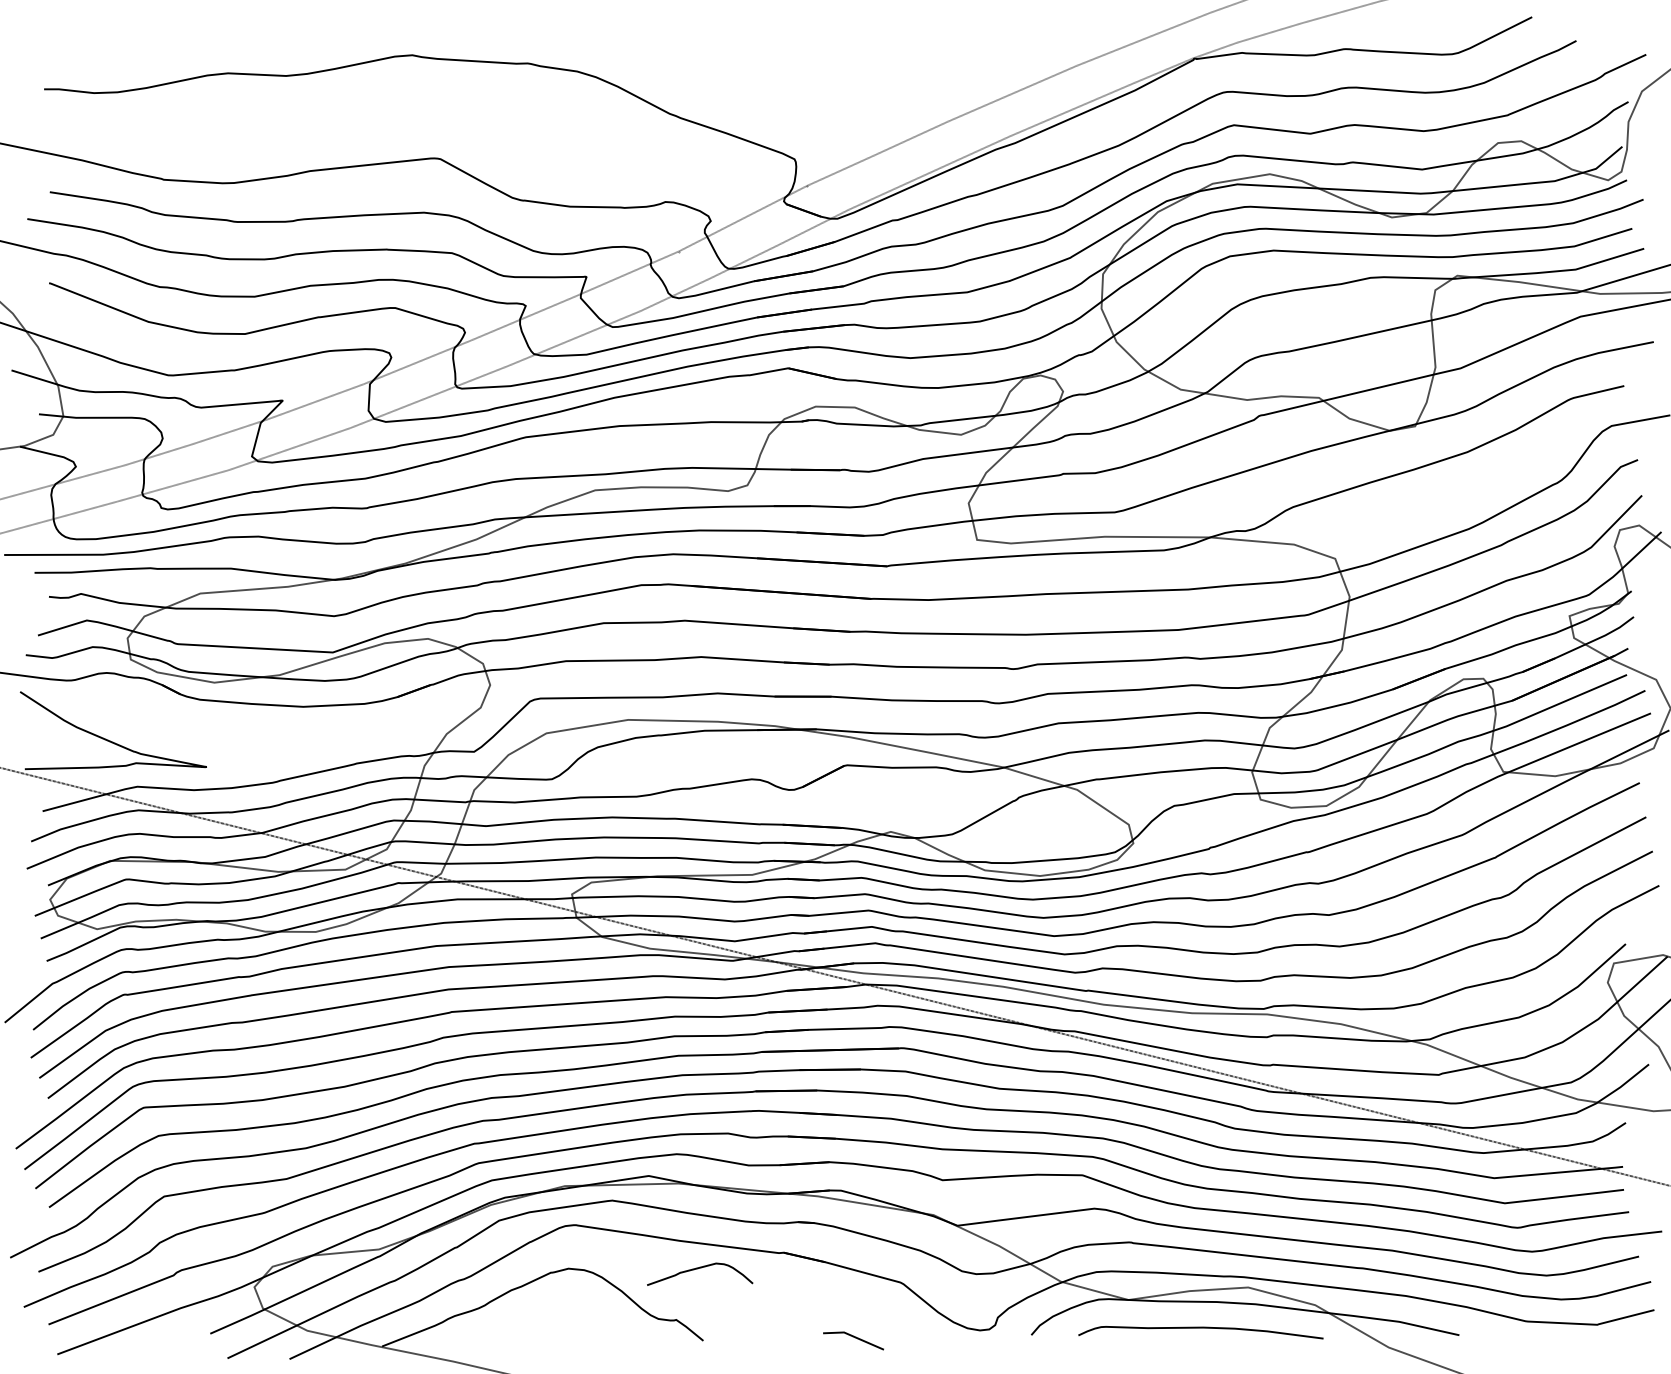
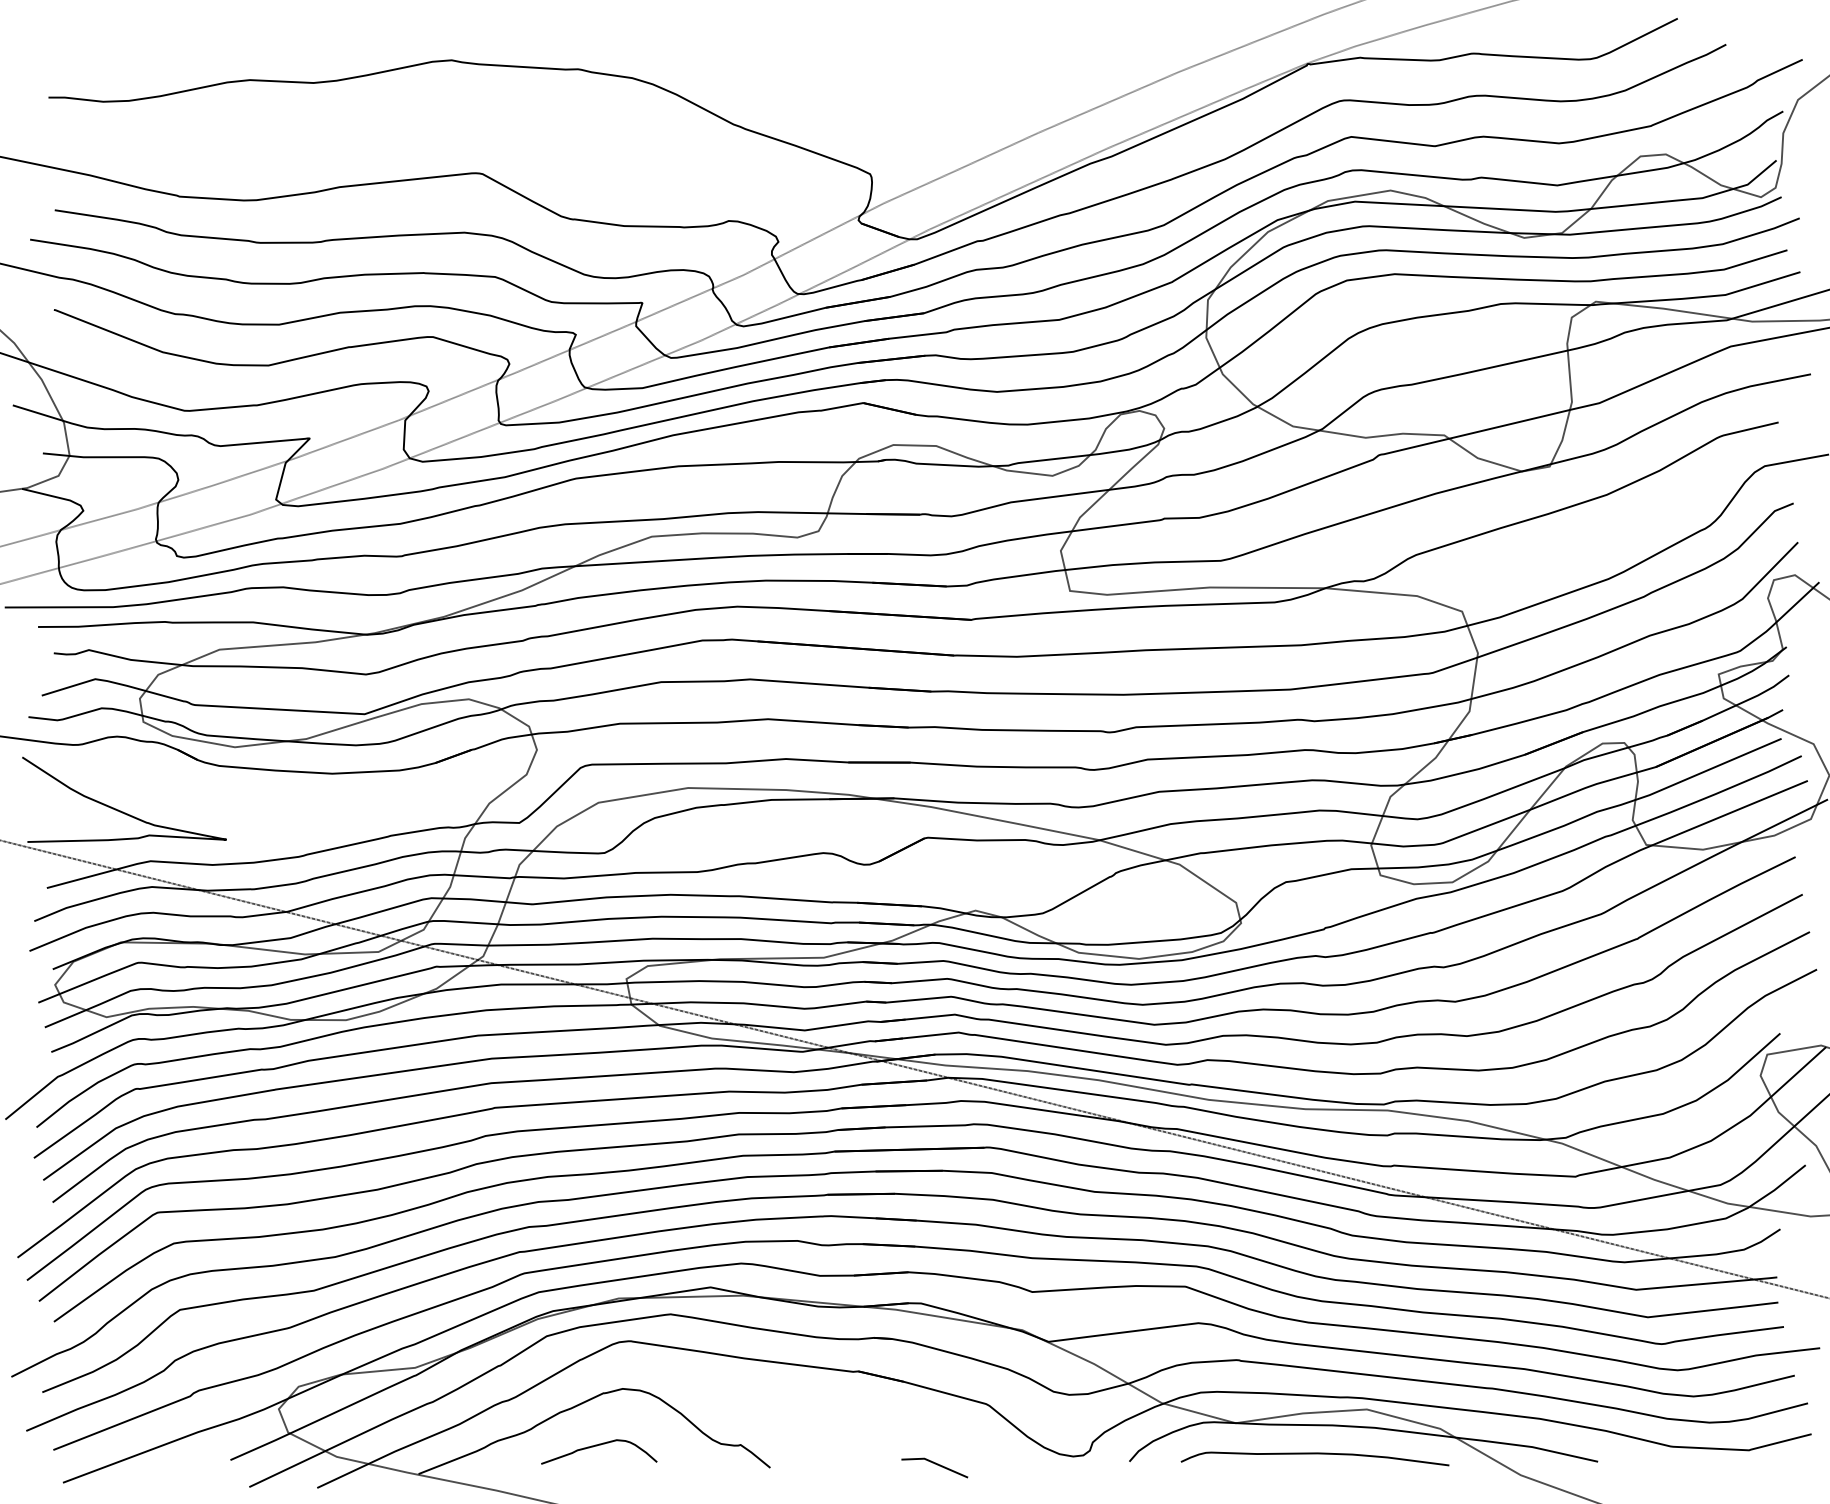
curve: (700, 1268) -> (599, 1445), moved

